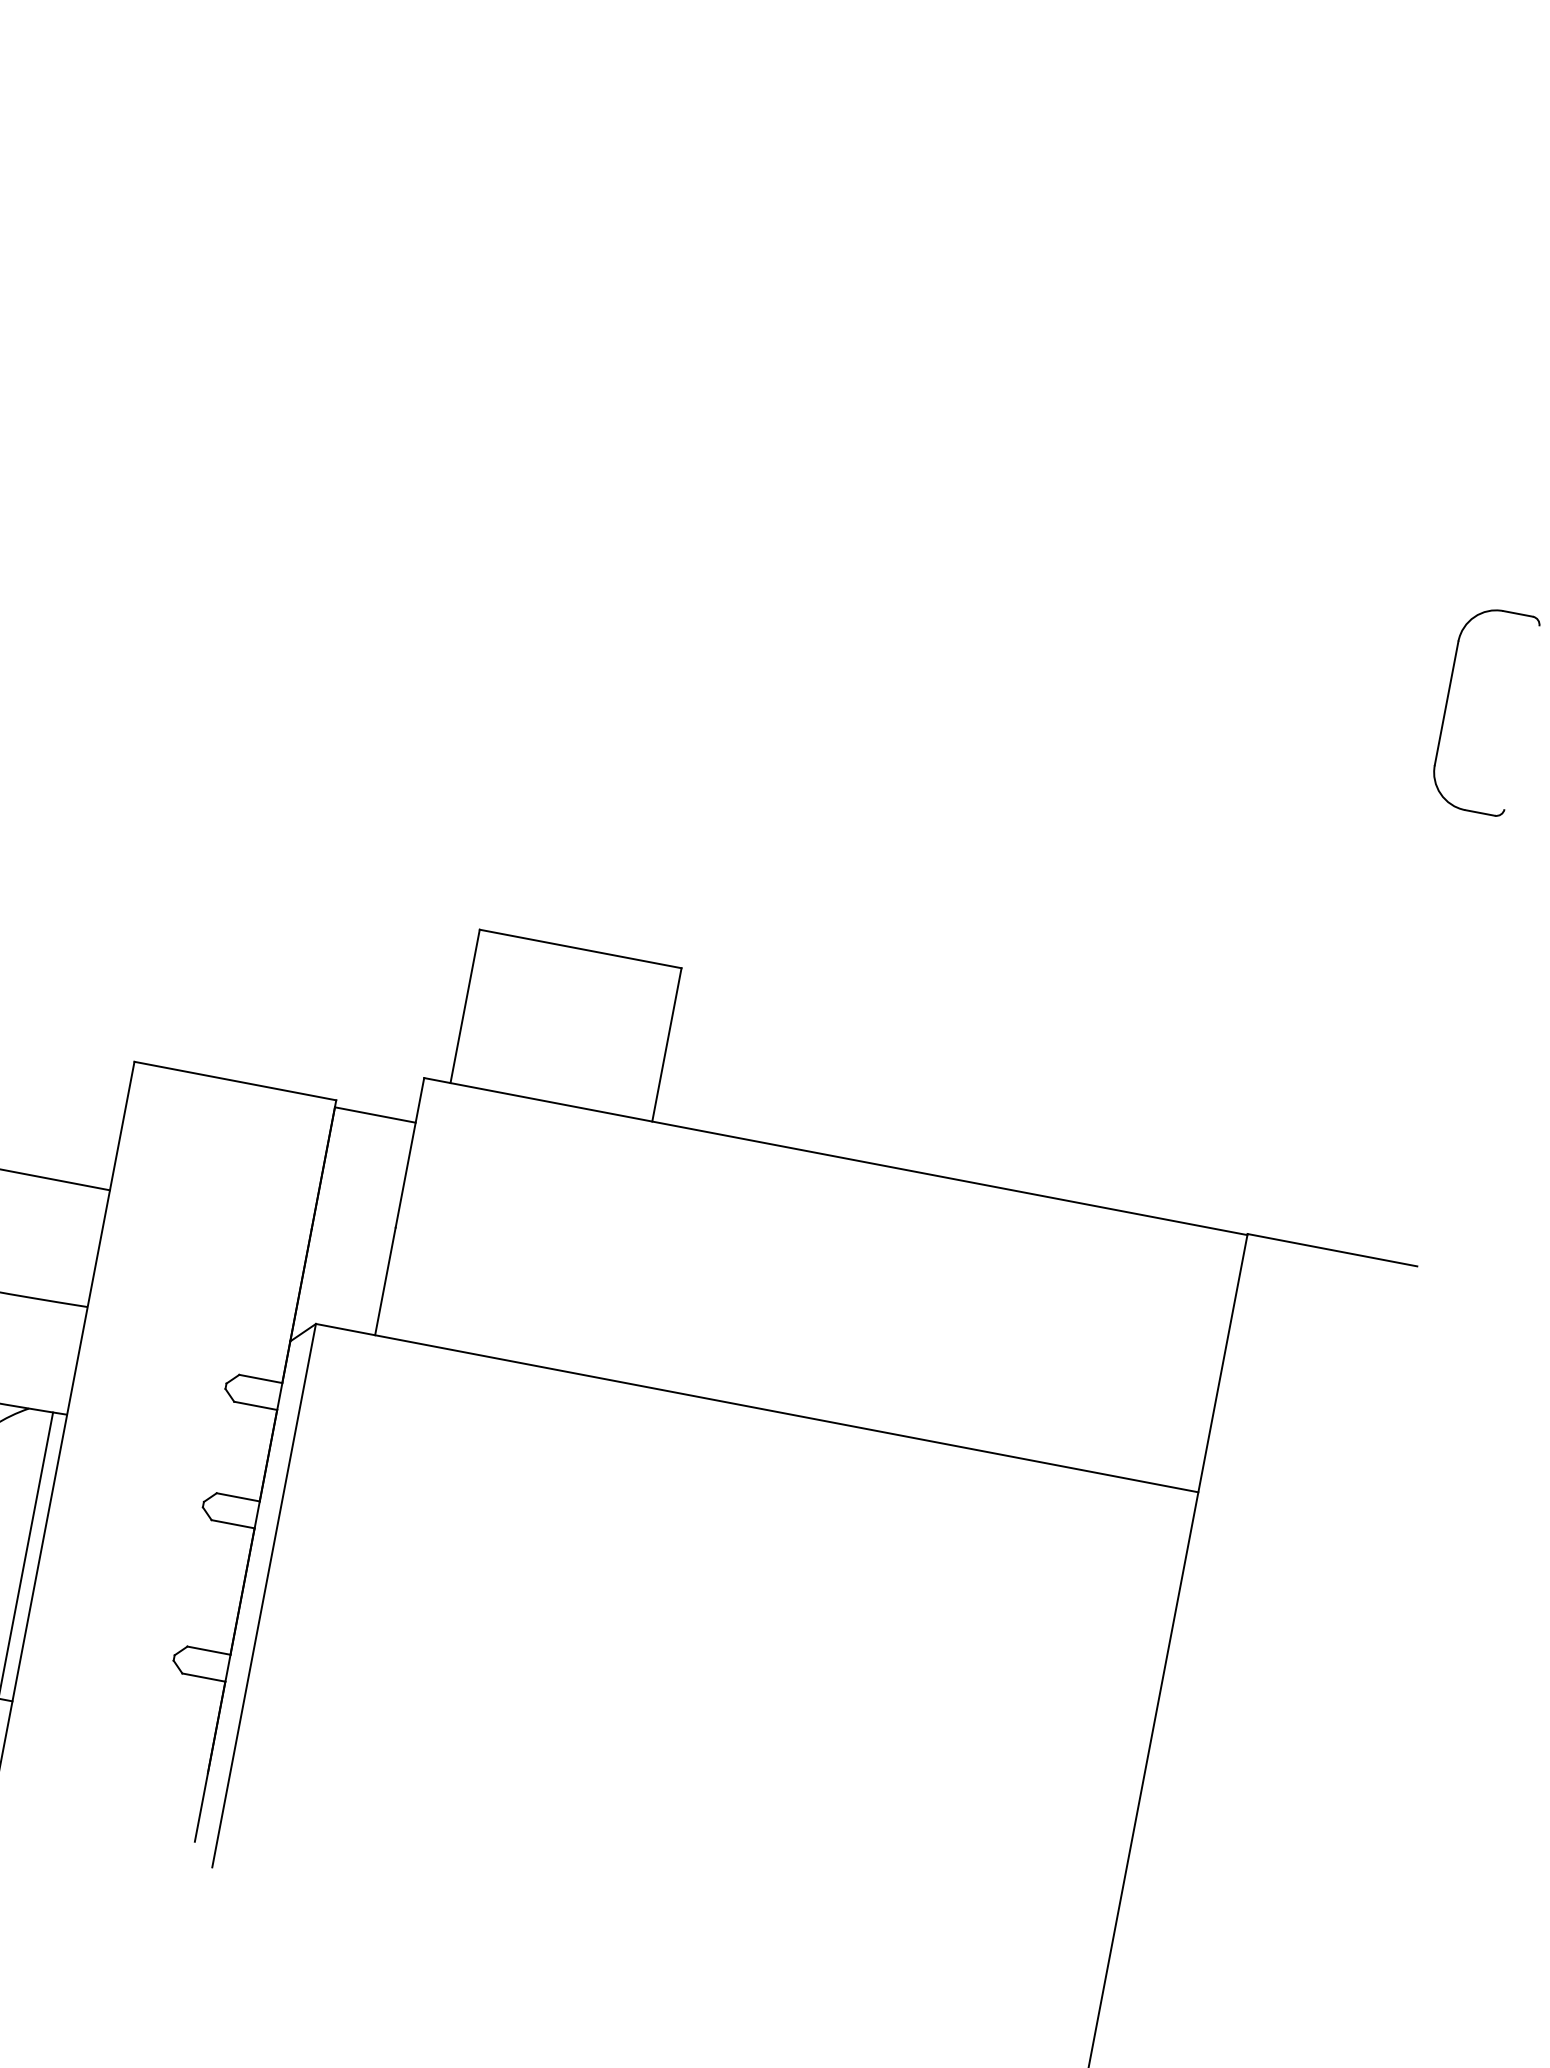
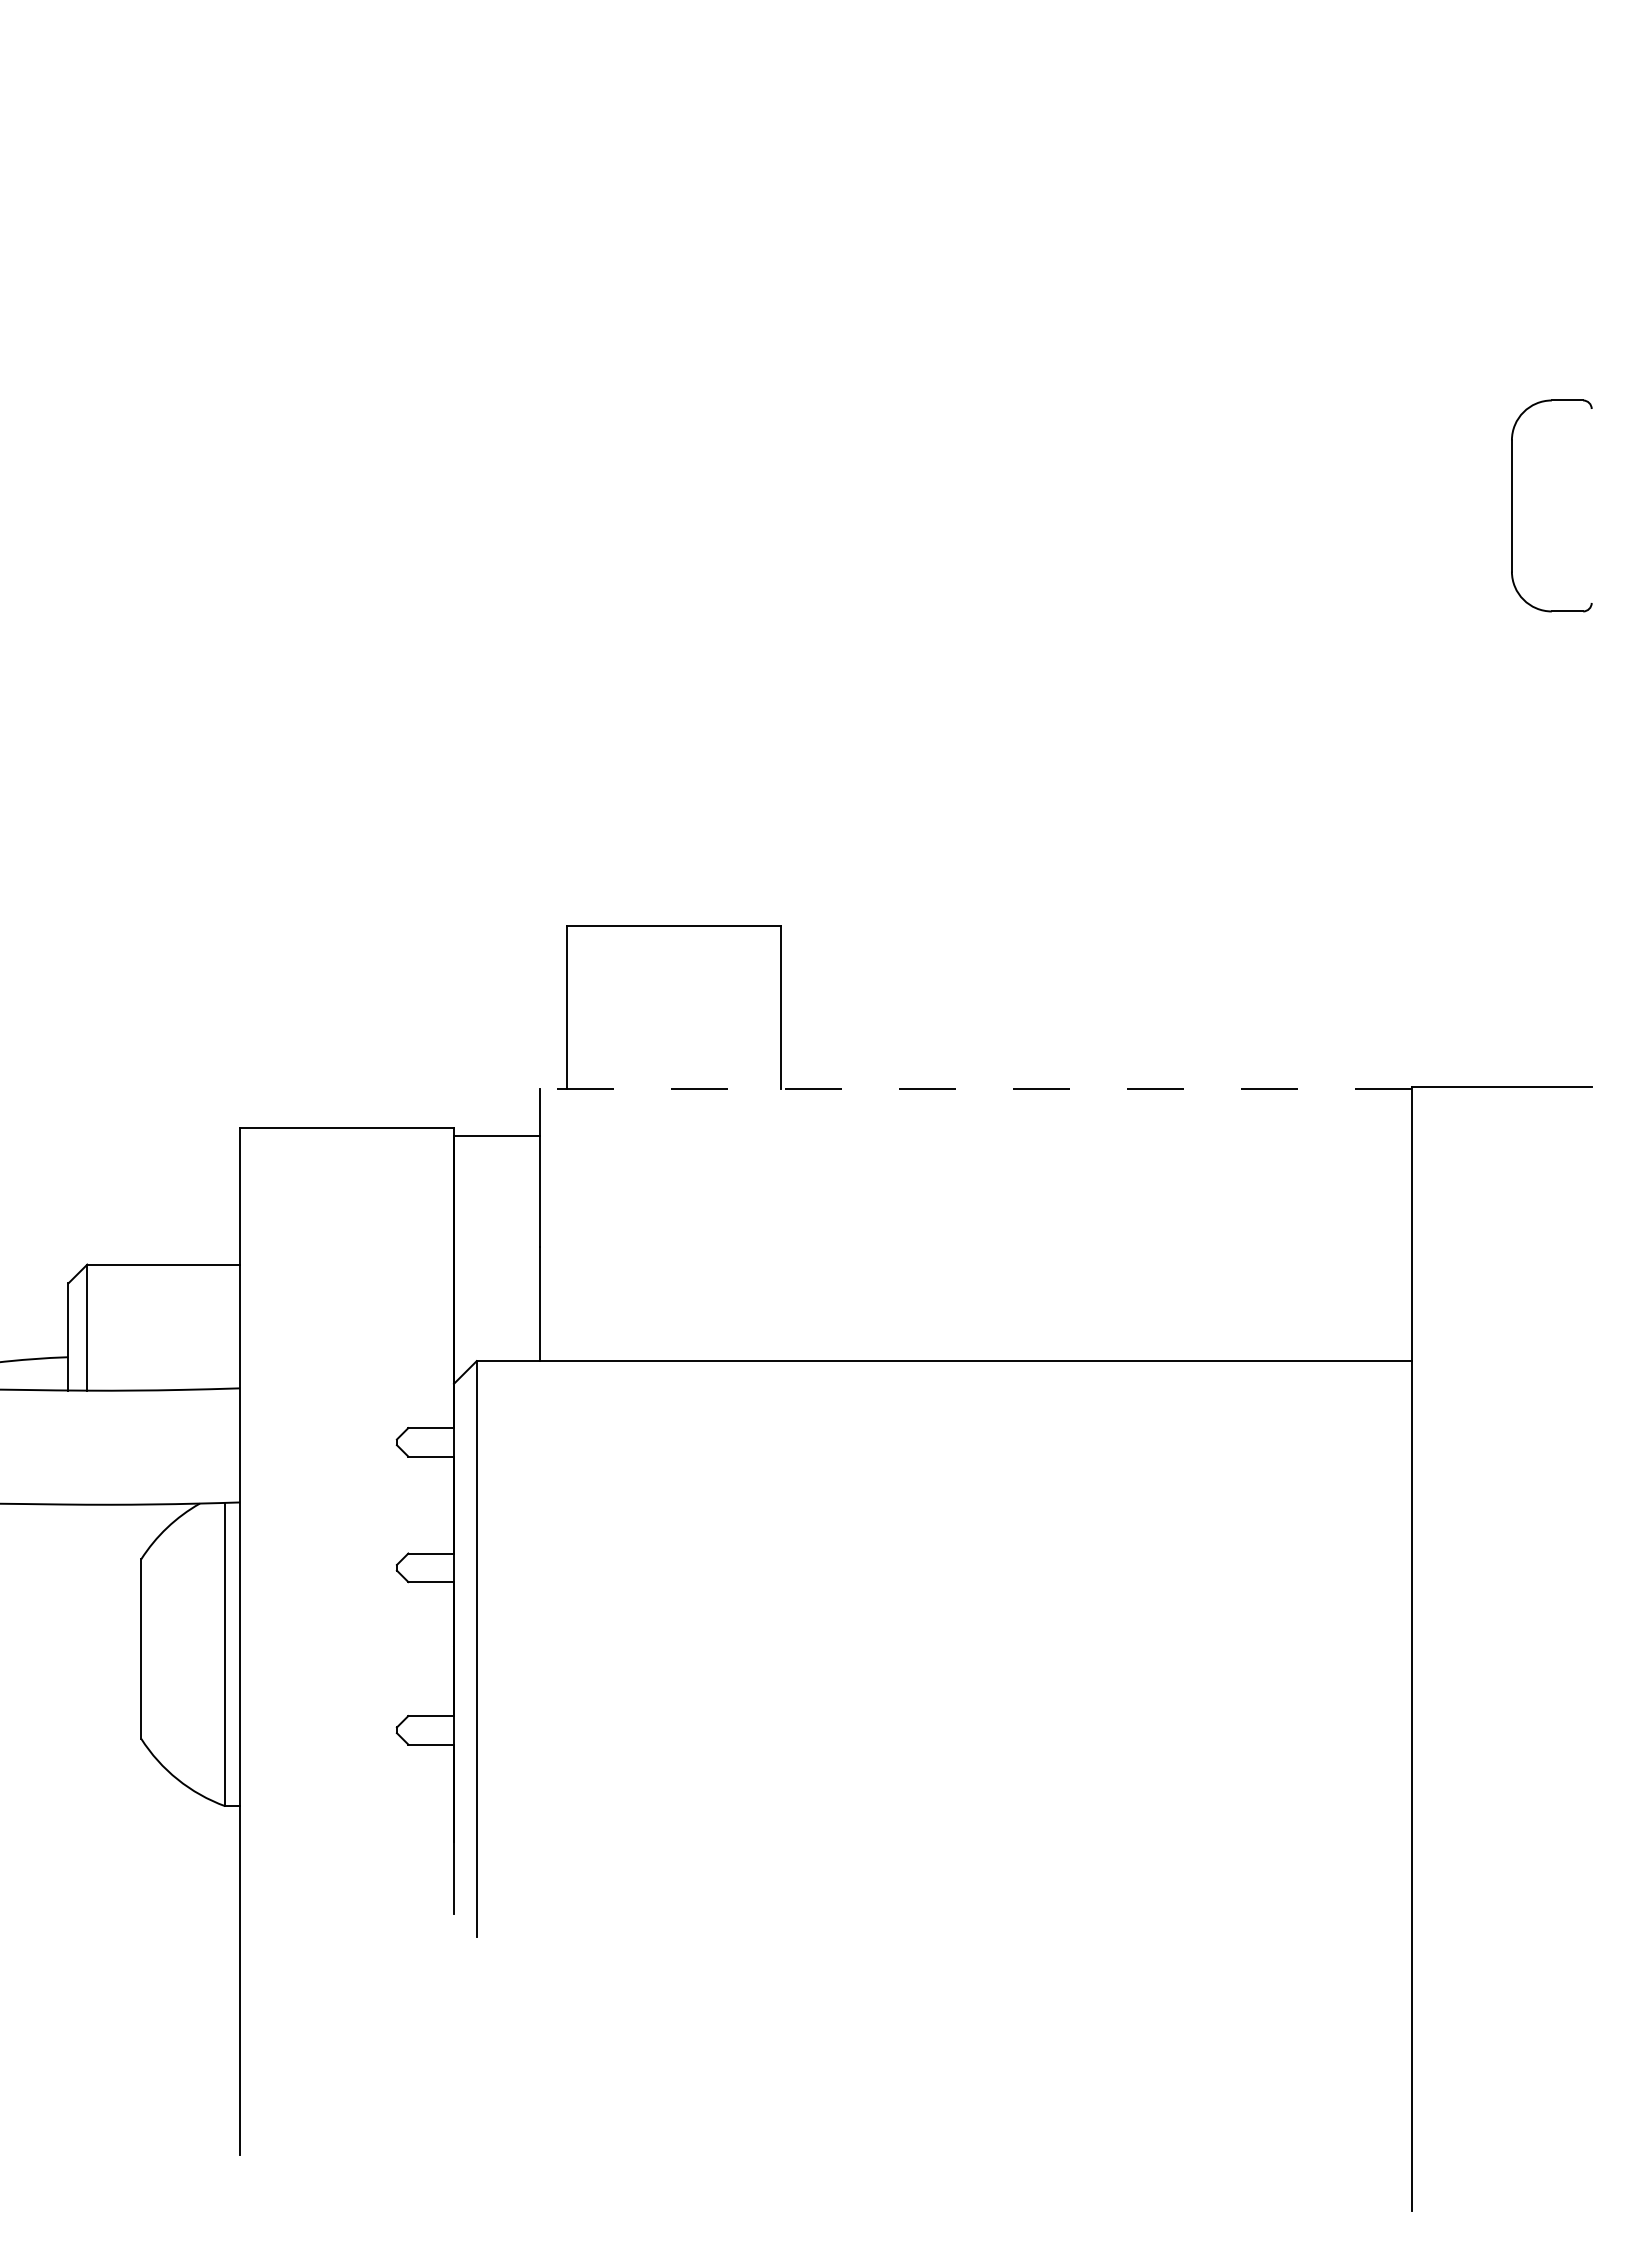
line: (835, 1156) -> (975, 1088), solid -> dashed

